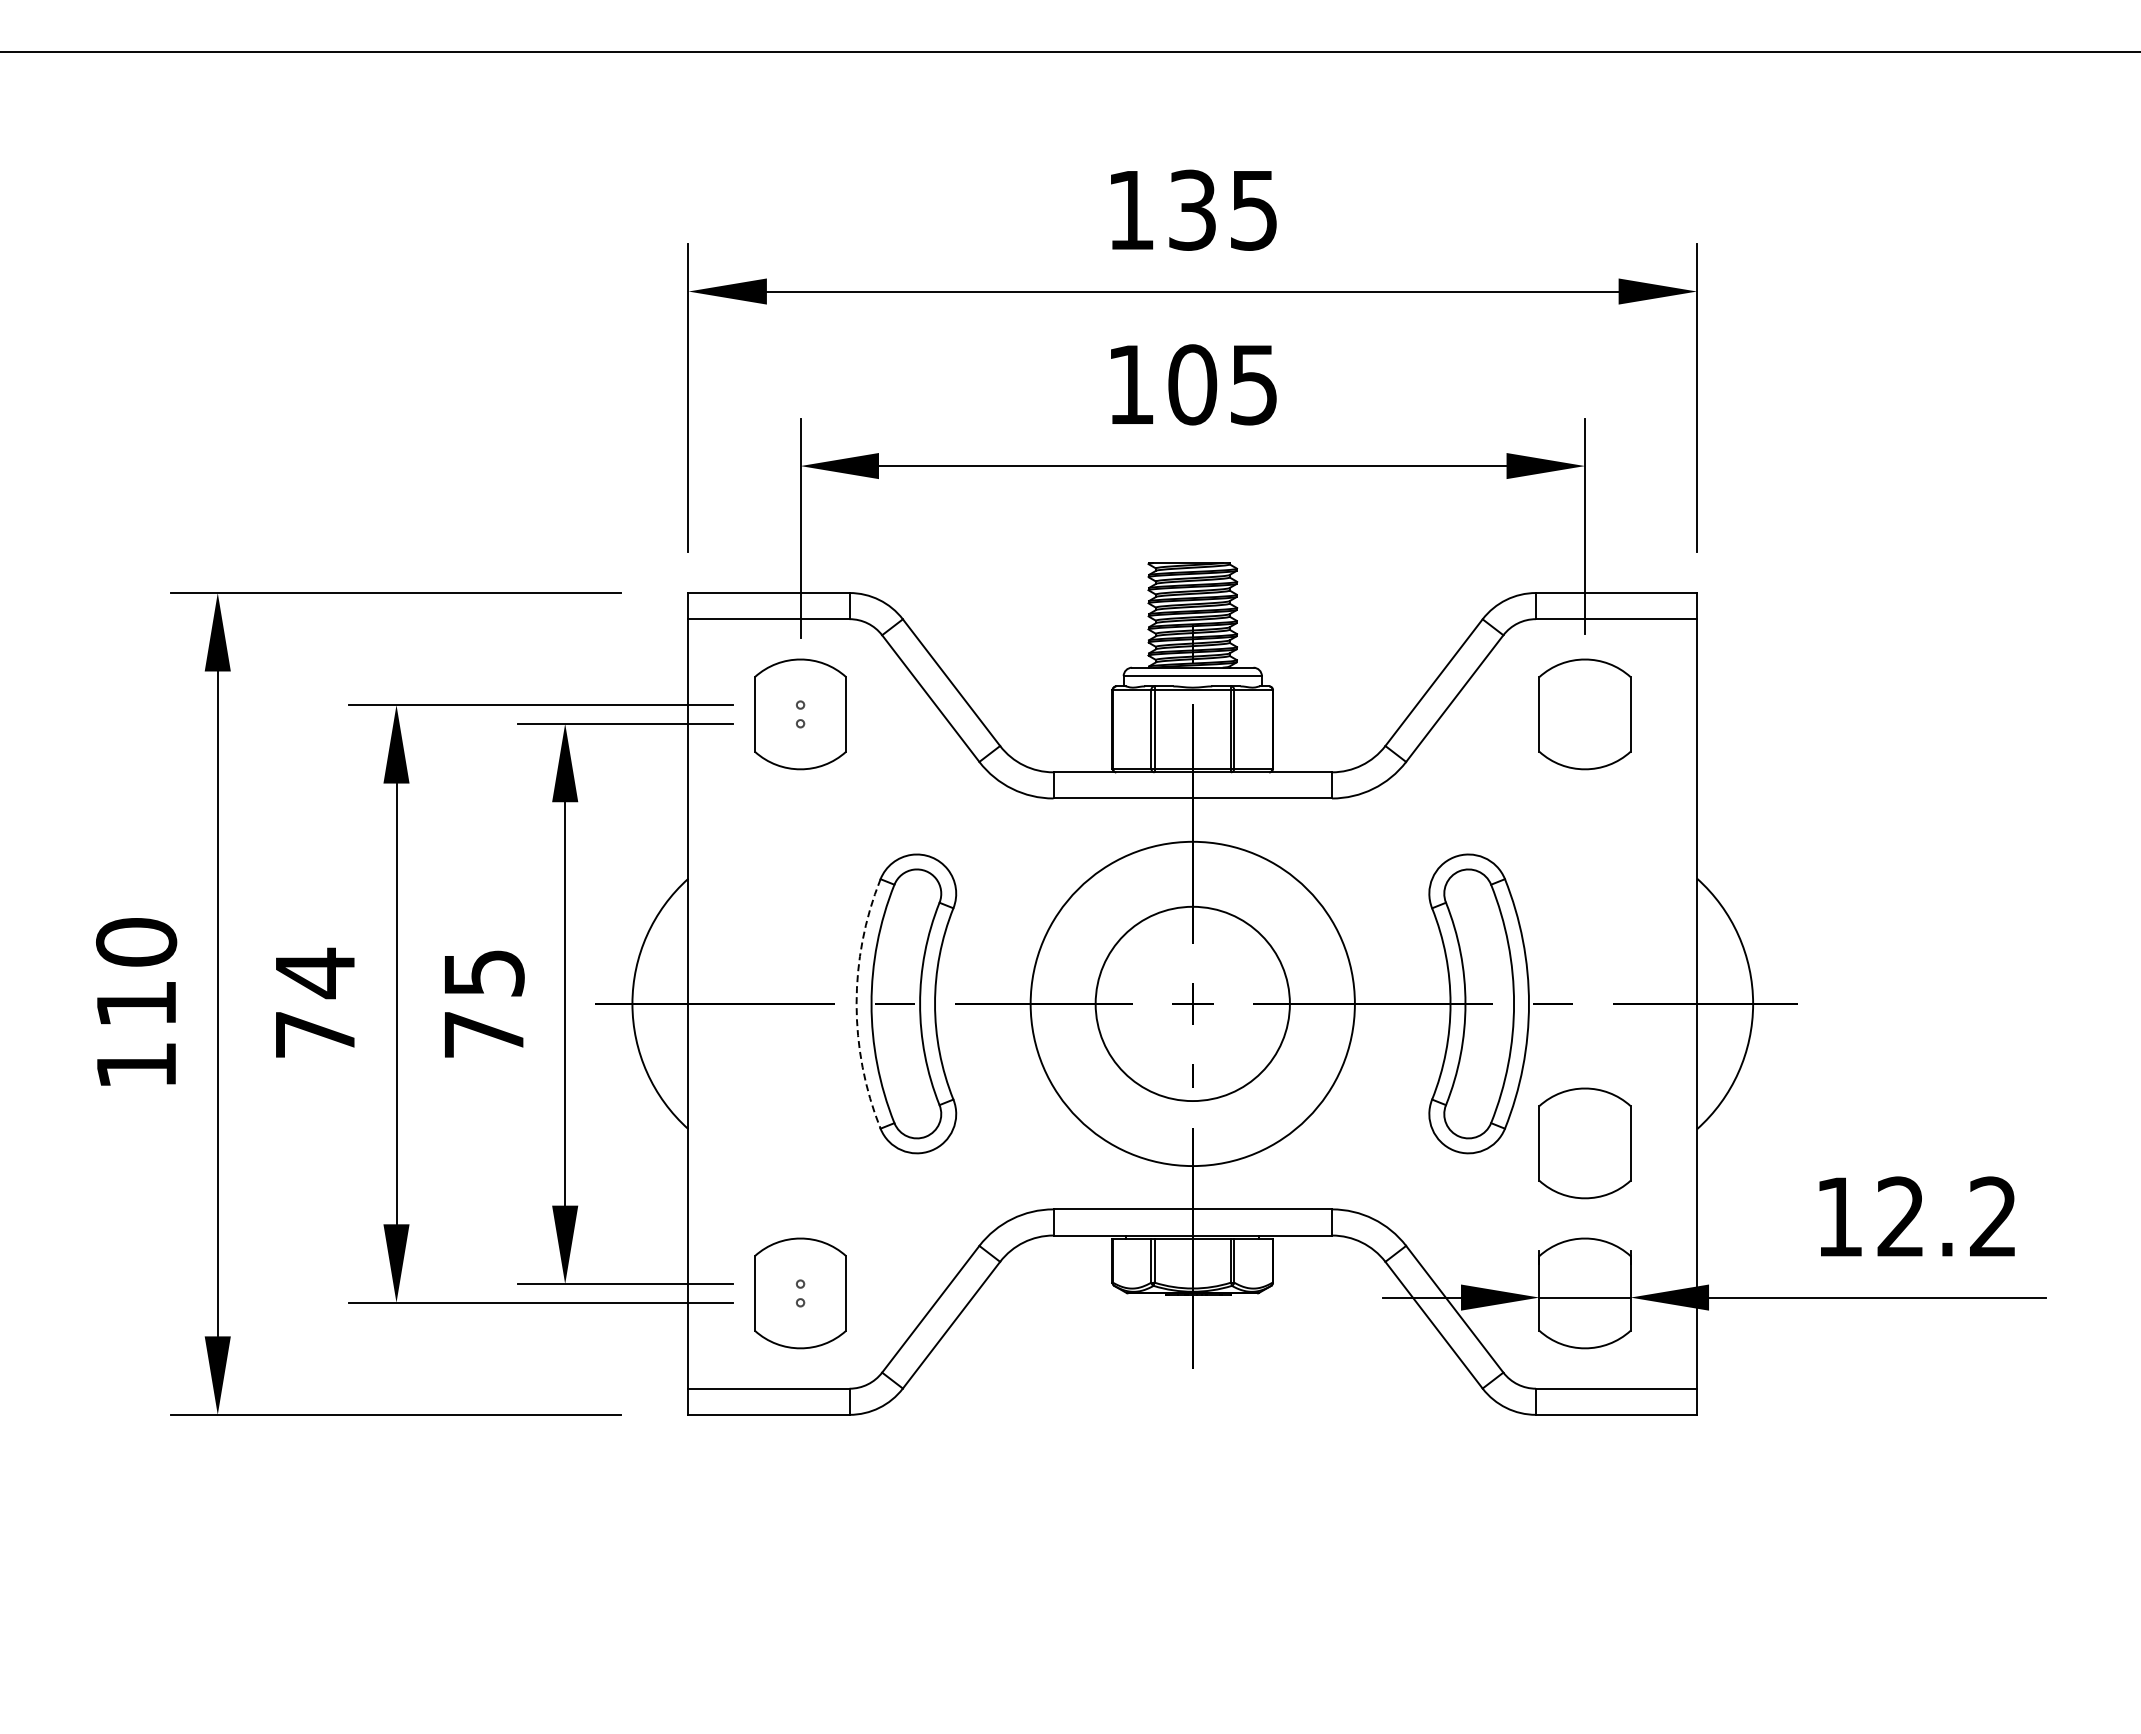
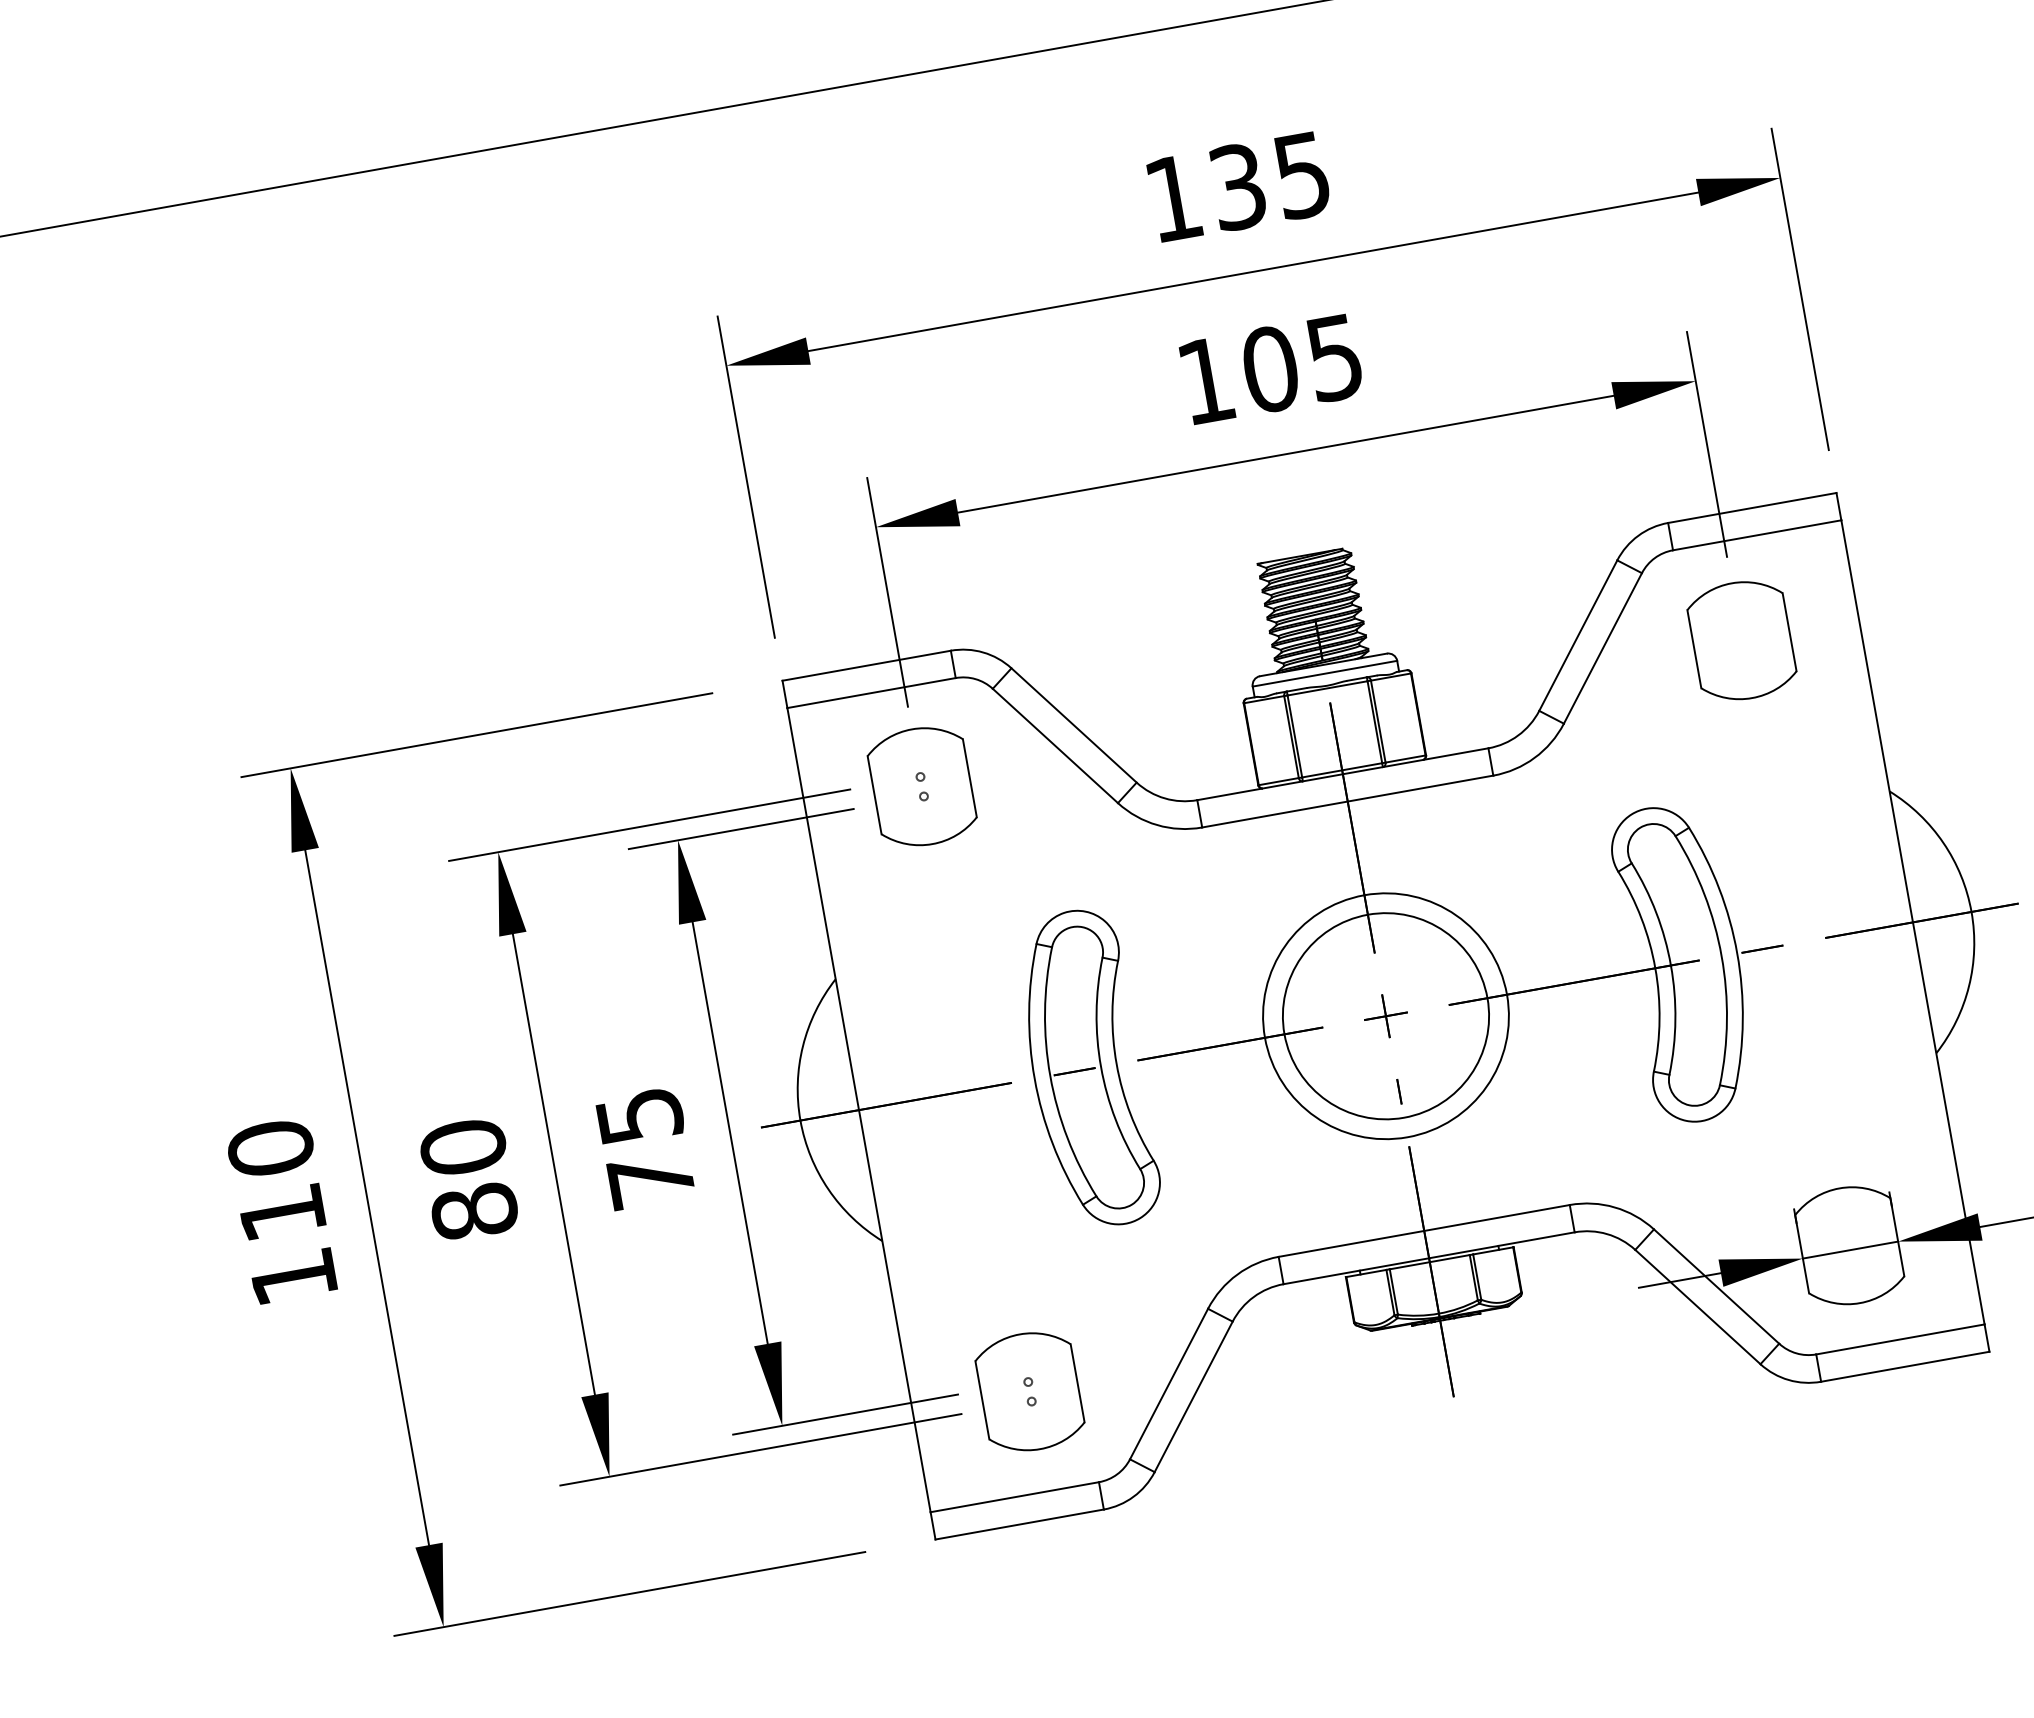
text: (314, 1002) -> (467, 1178), 74 -> 80
arc: (856, 1003) -> (1034, 1078), dashed -> solid
circle: (1192, 1003) -> (1385, 1015), size x0.71
part: (1584, 1143) -> (1821, 1089), removed

